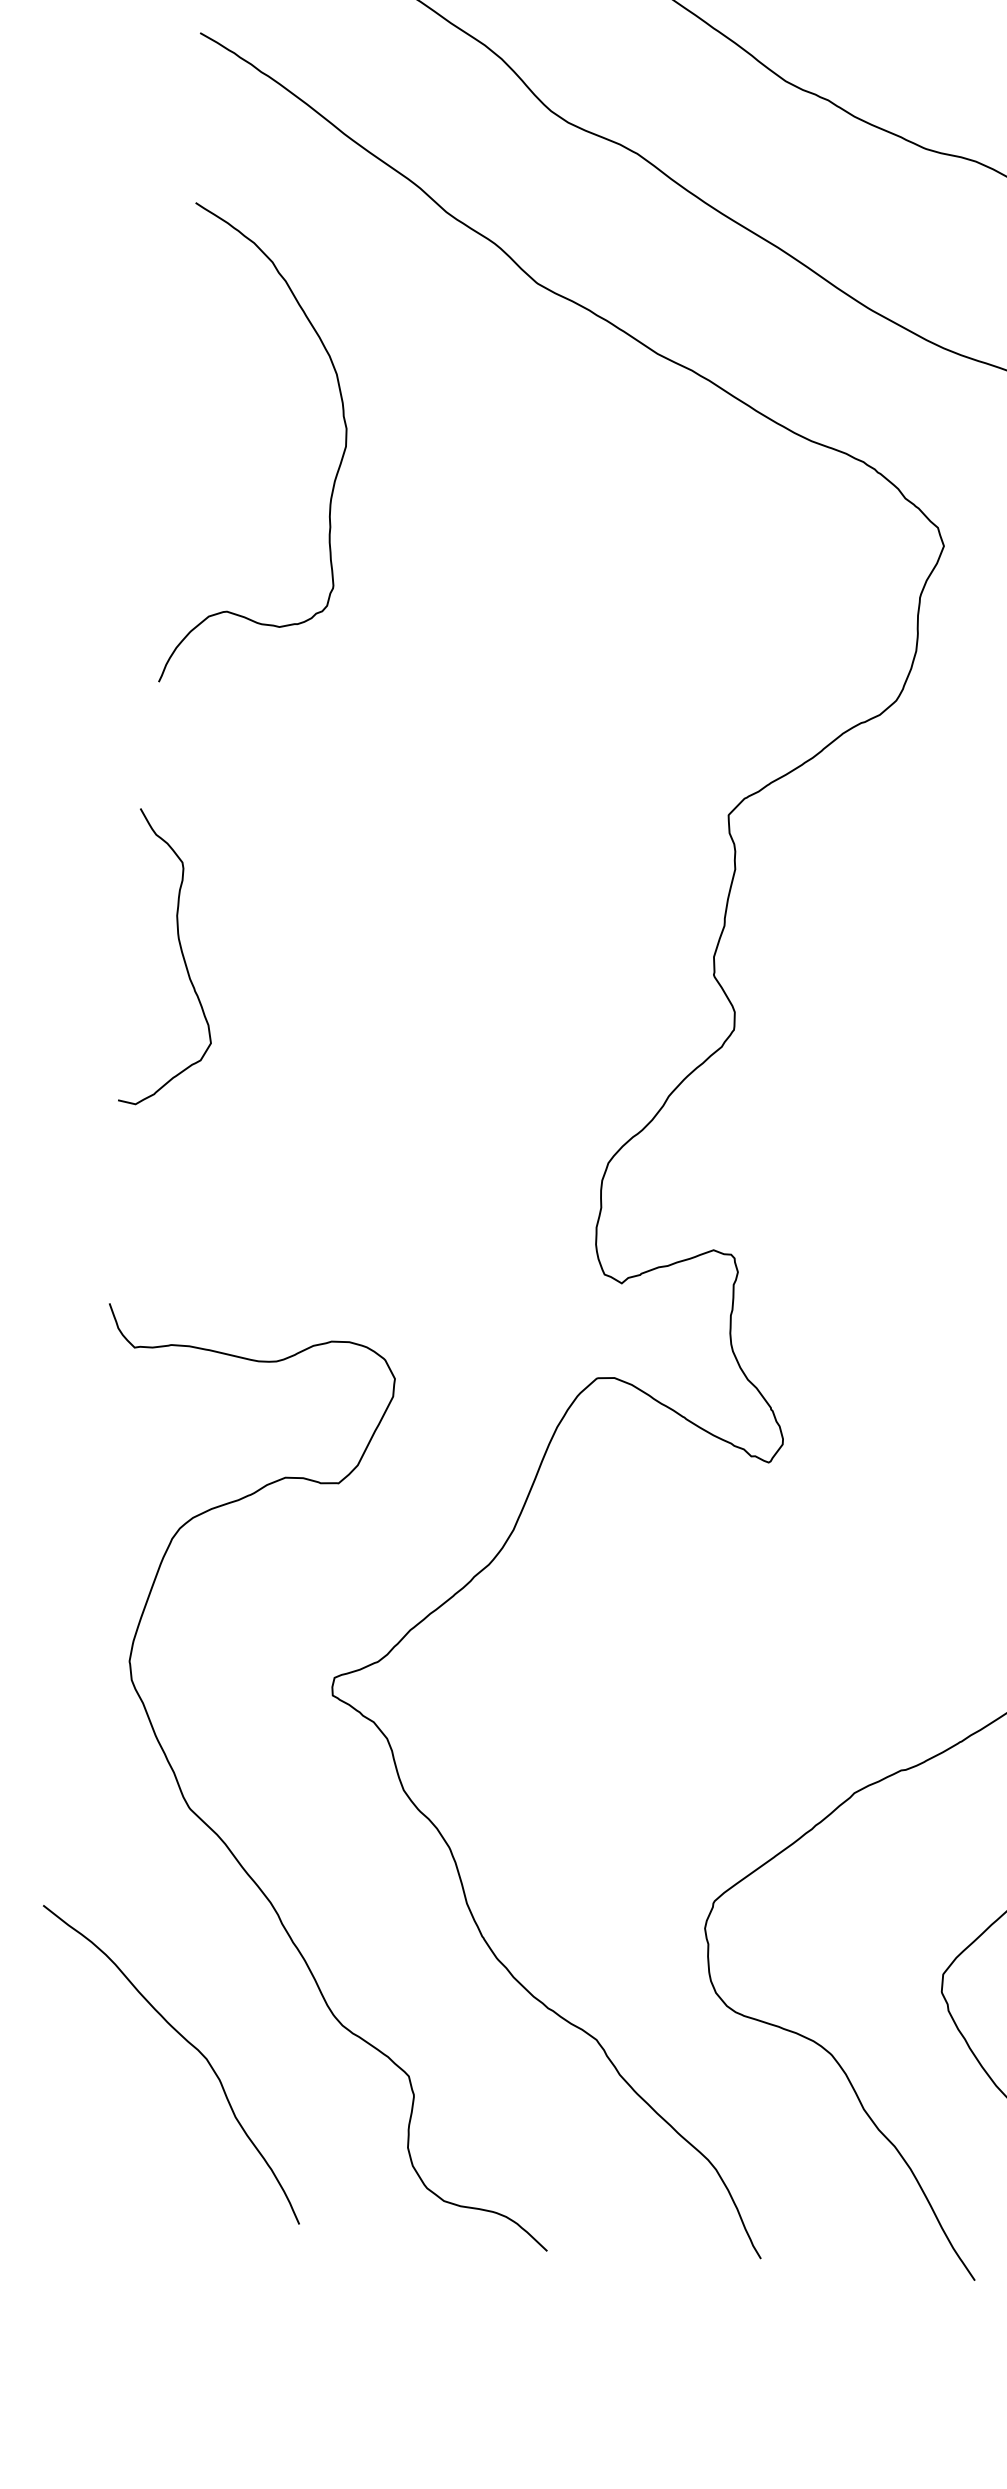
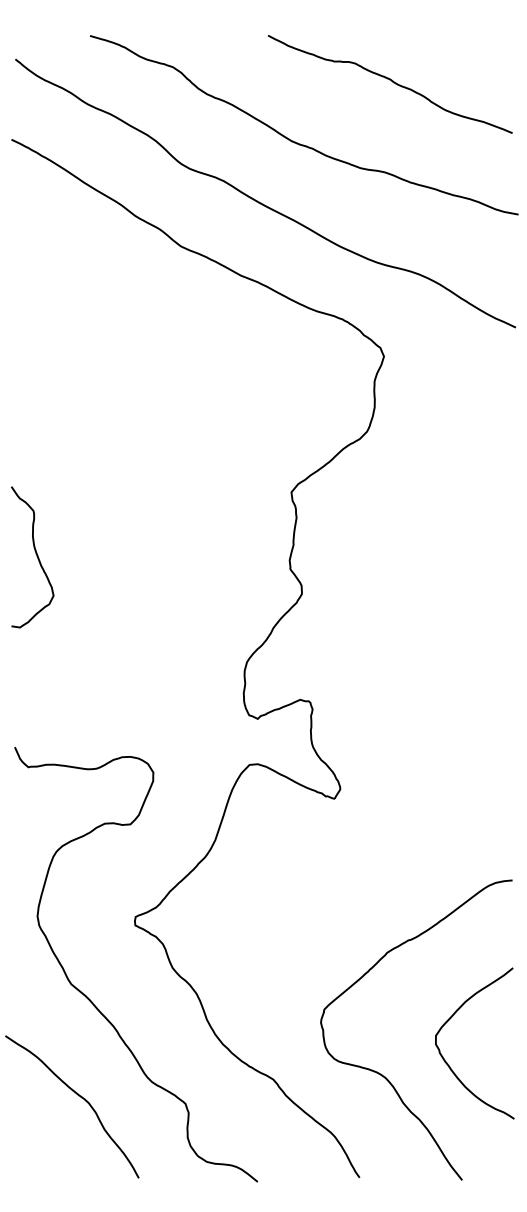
curve: (334, 473) -> (91, 344), removed
curve: (181, 958) -> (36, 556), moved

